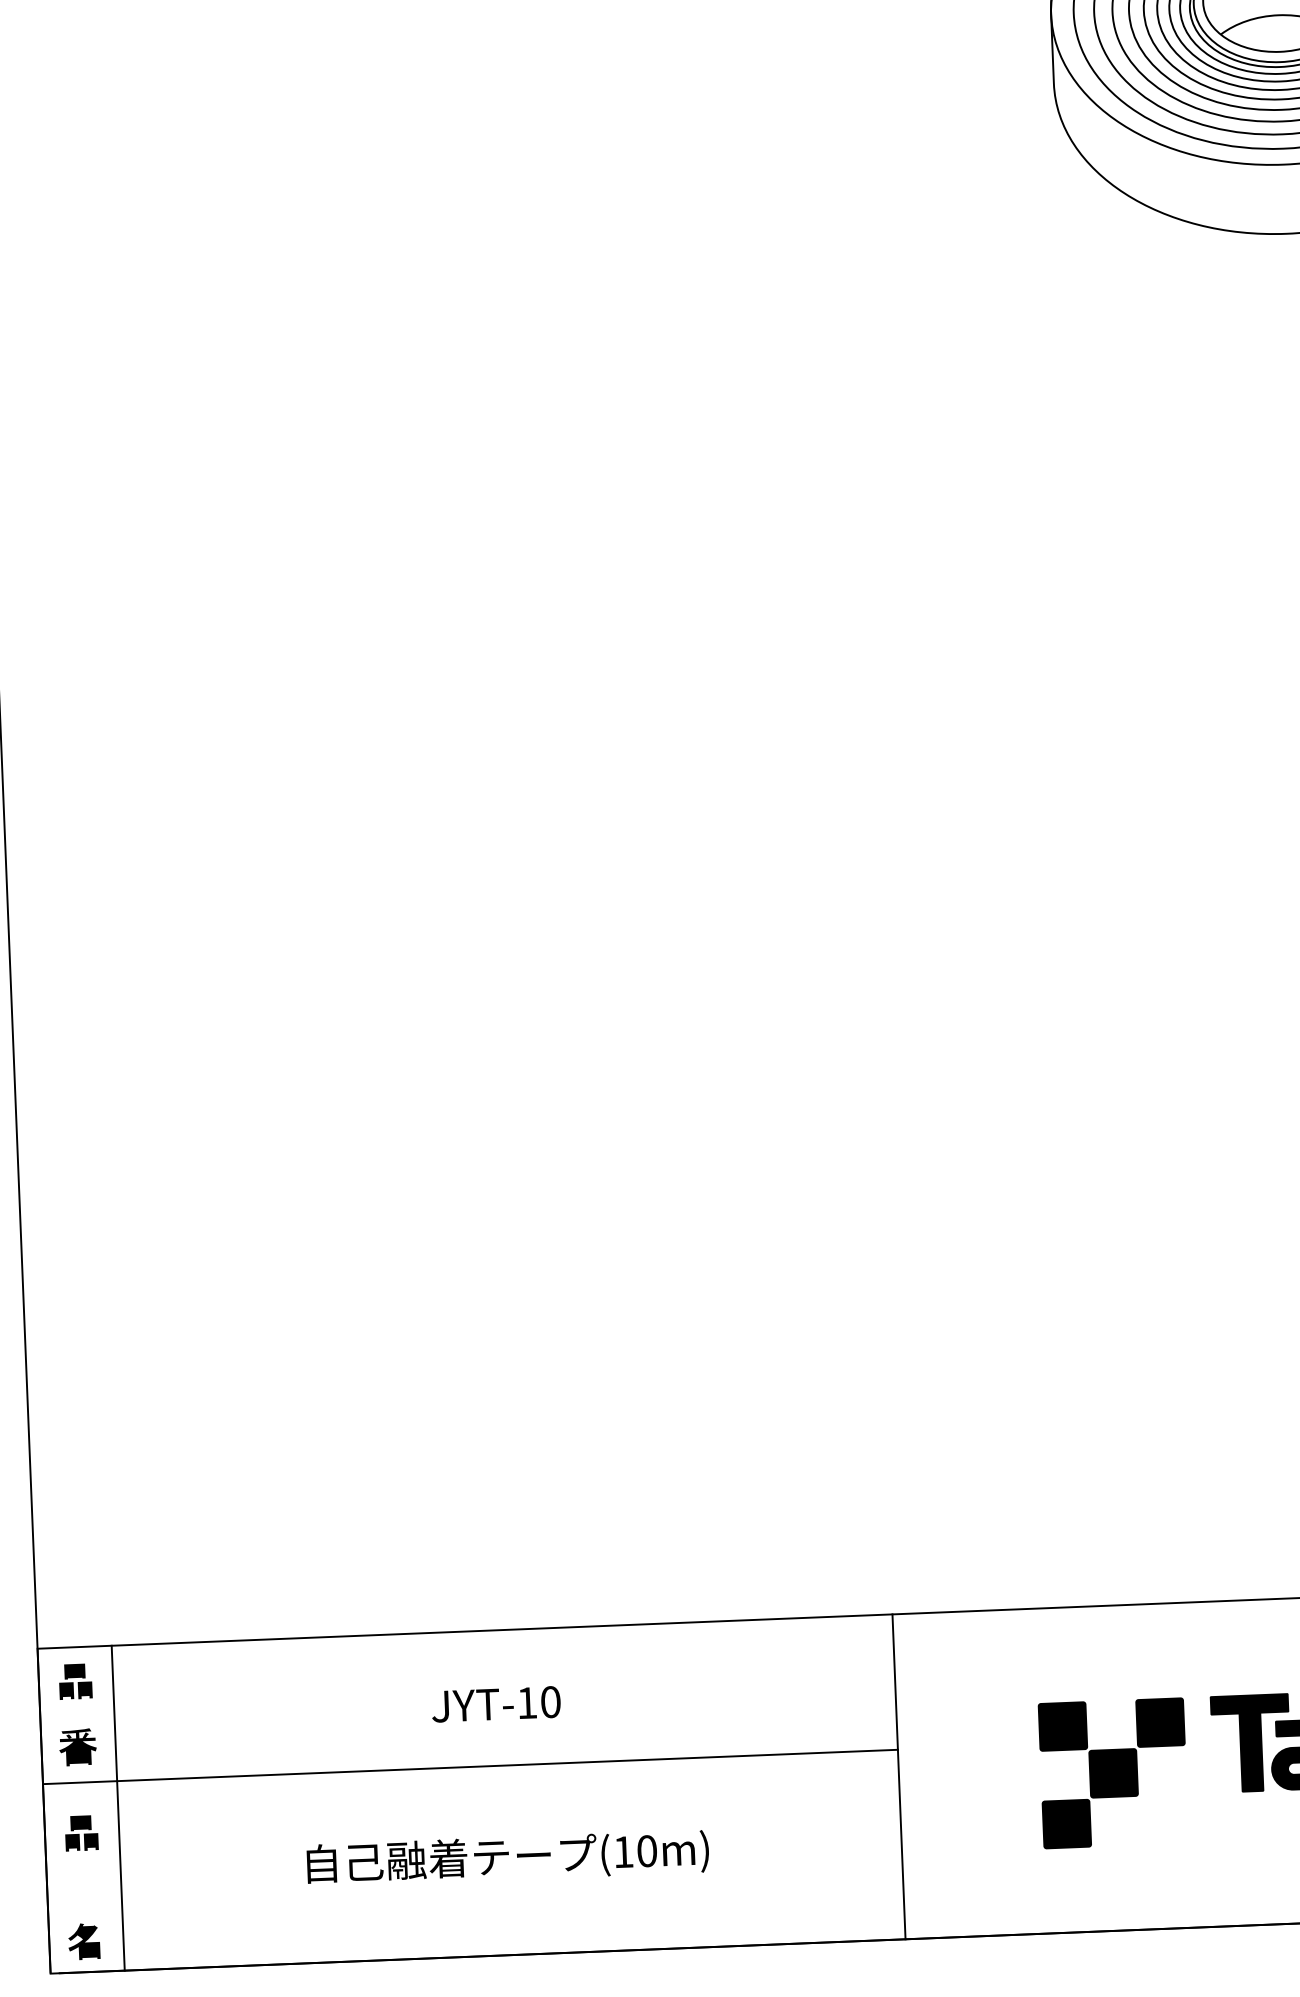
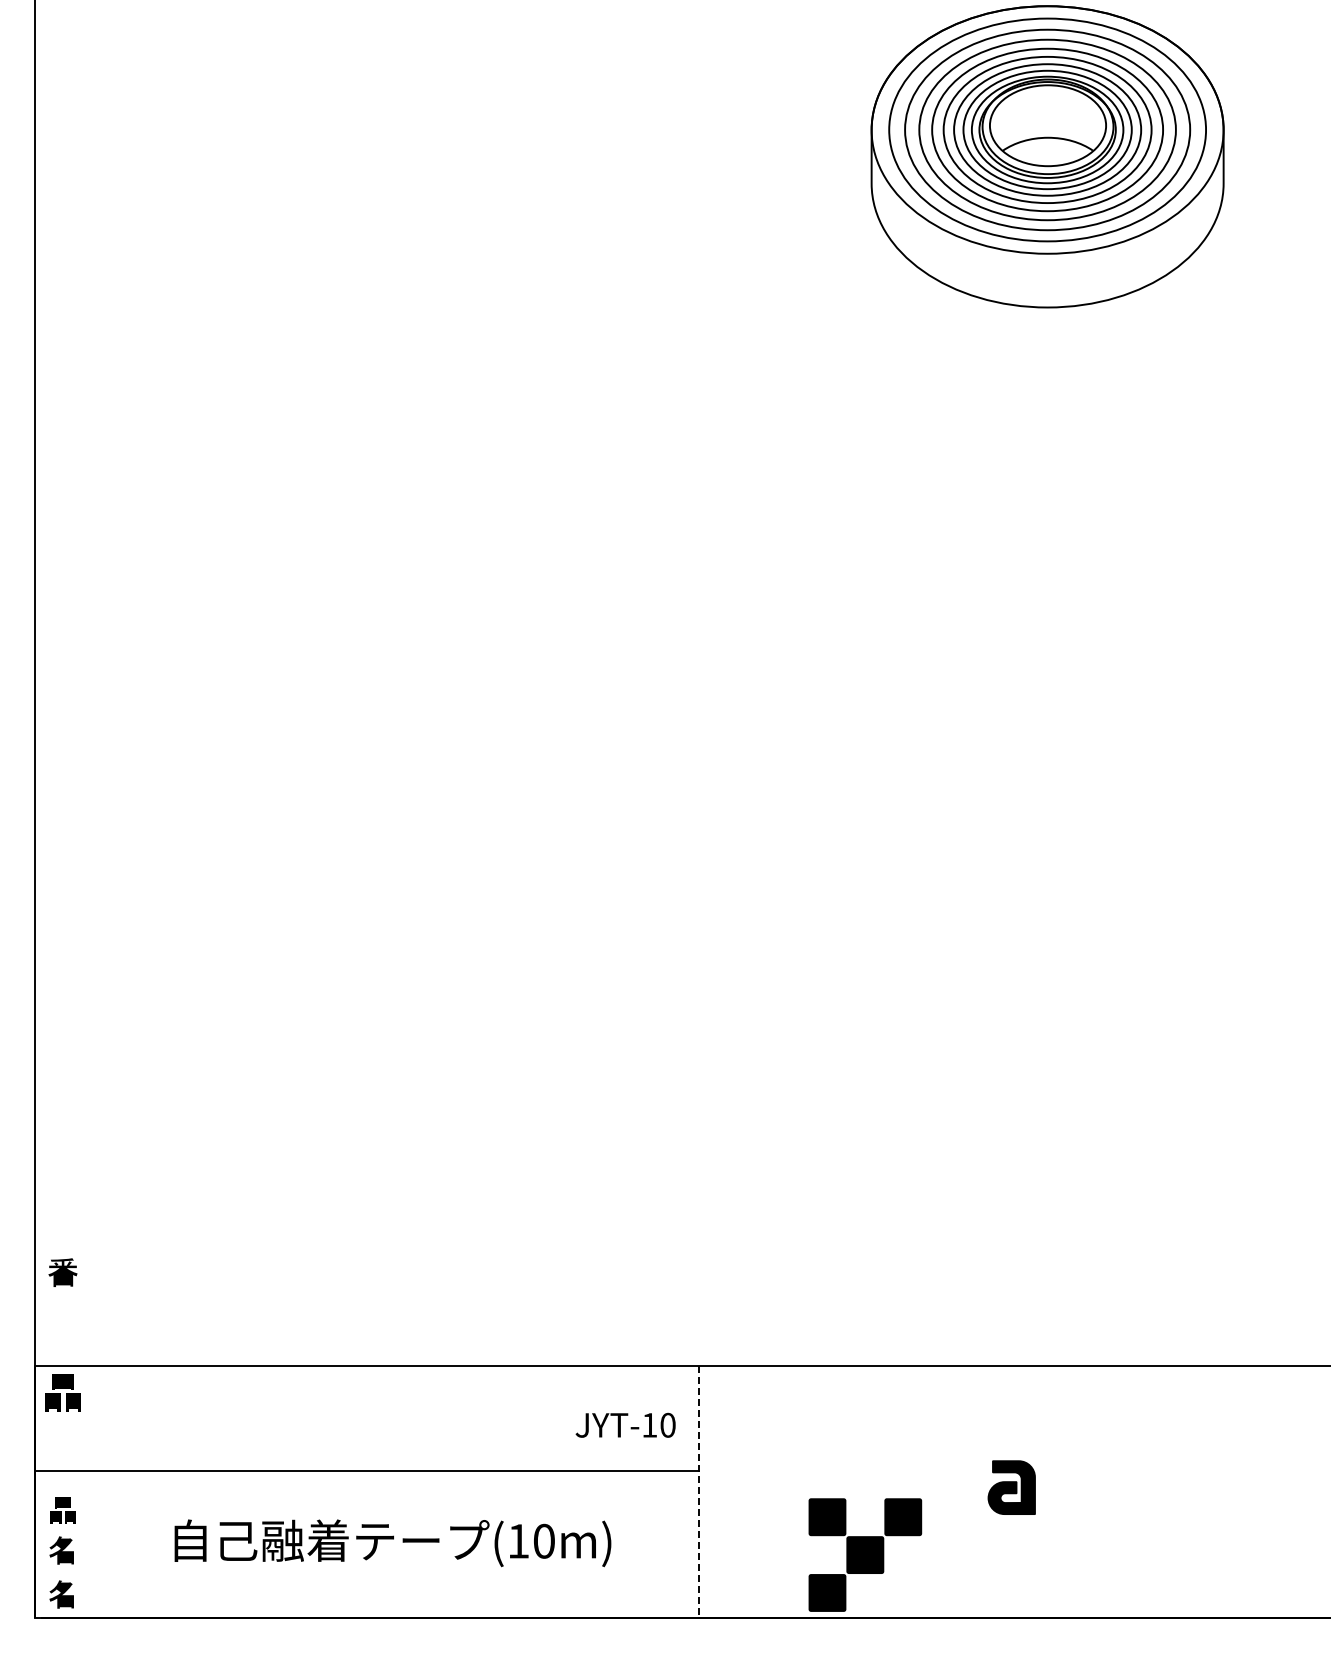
part: (74, 1681) -> (62, 1392), size x1.4
part: (495, 1703) -> (625, 1424), moved
fill: (1250, 1743) -> (972, 1477), removed
part: (77, 1747) -> (62, 1272), moved
part: (1113, 1772) -> (865, 1554), moved
line: (898, 1777) -> (698, 1492), solid -> dashed
line: (118, 1807) -> (92, 1491), removed
part: (507, 1858) -> (392, 1543), size x1.4
part: (81, 1884) -> (61, 1550), added

